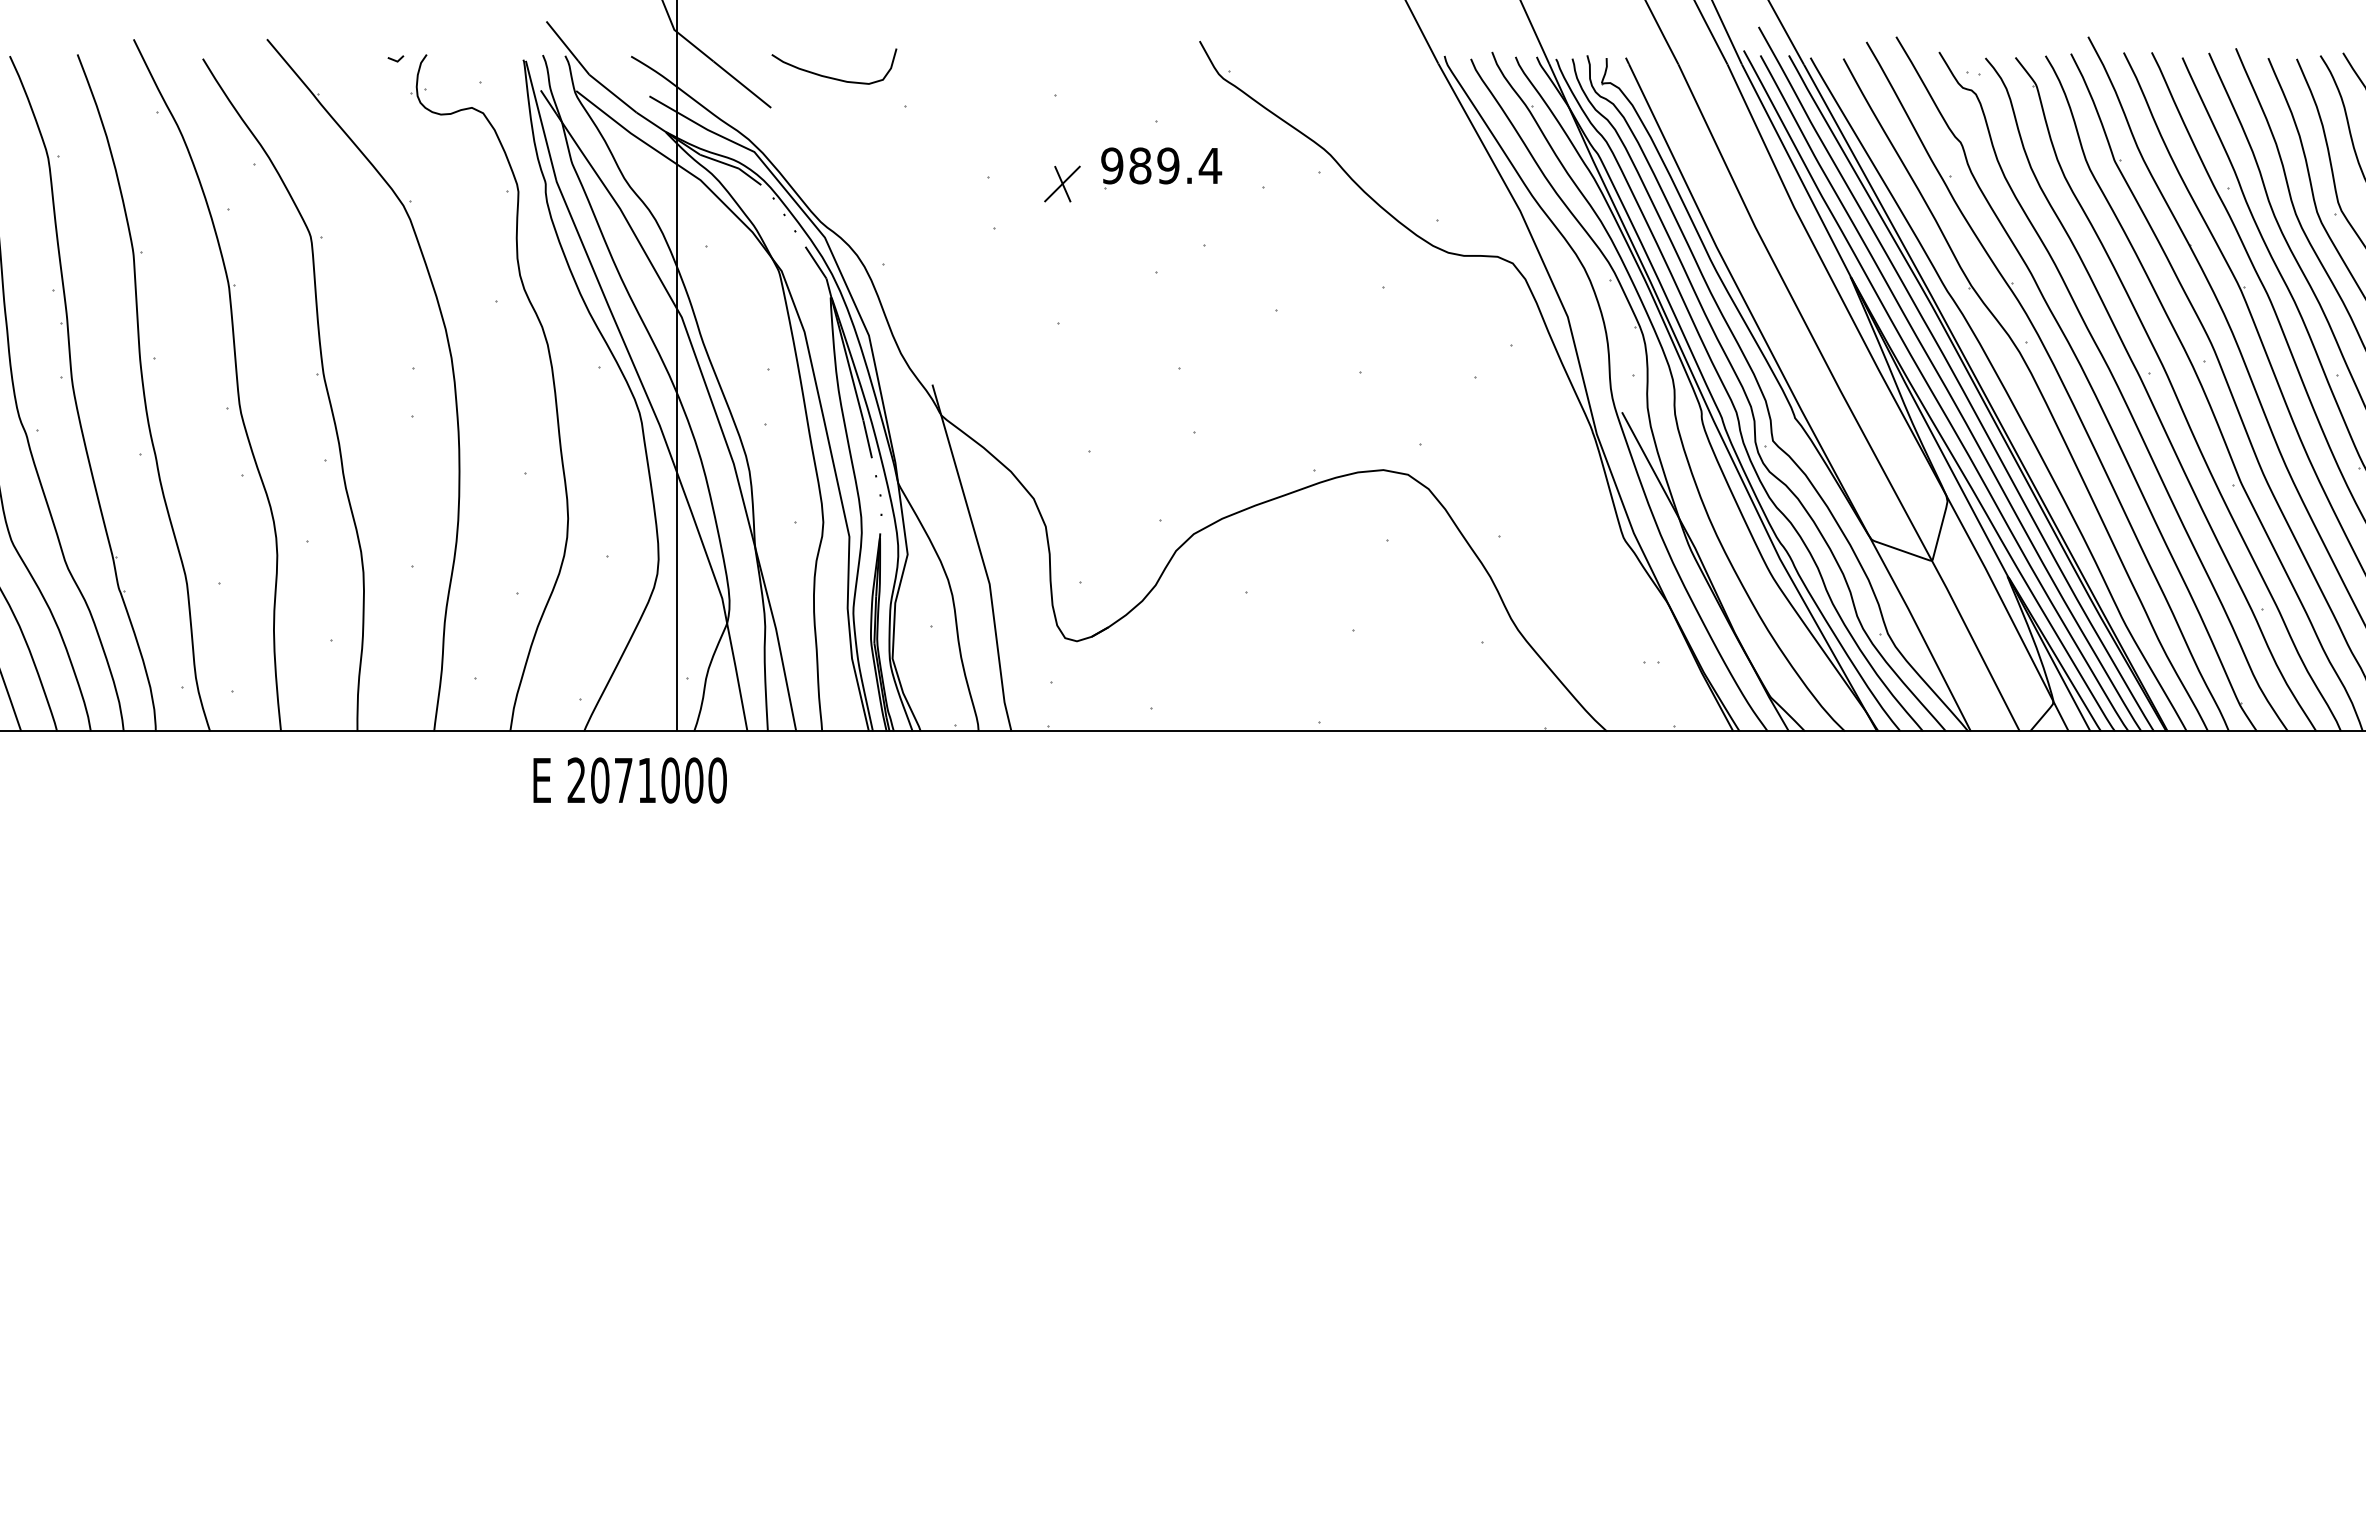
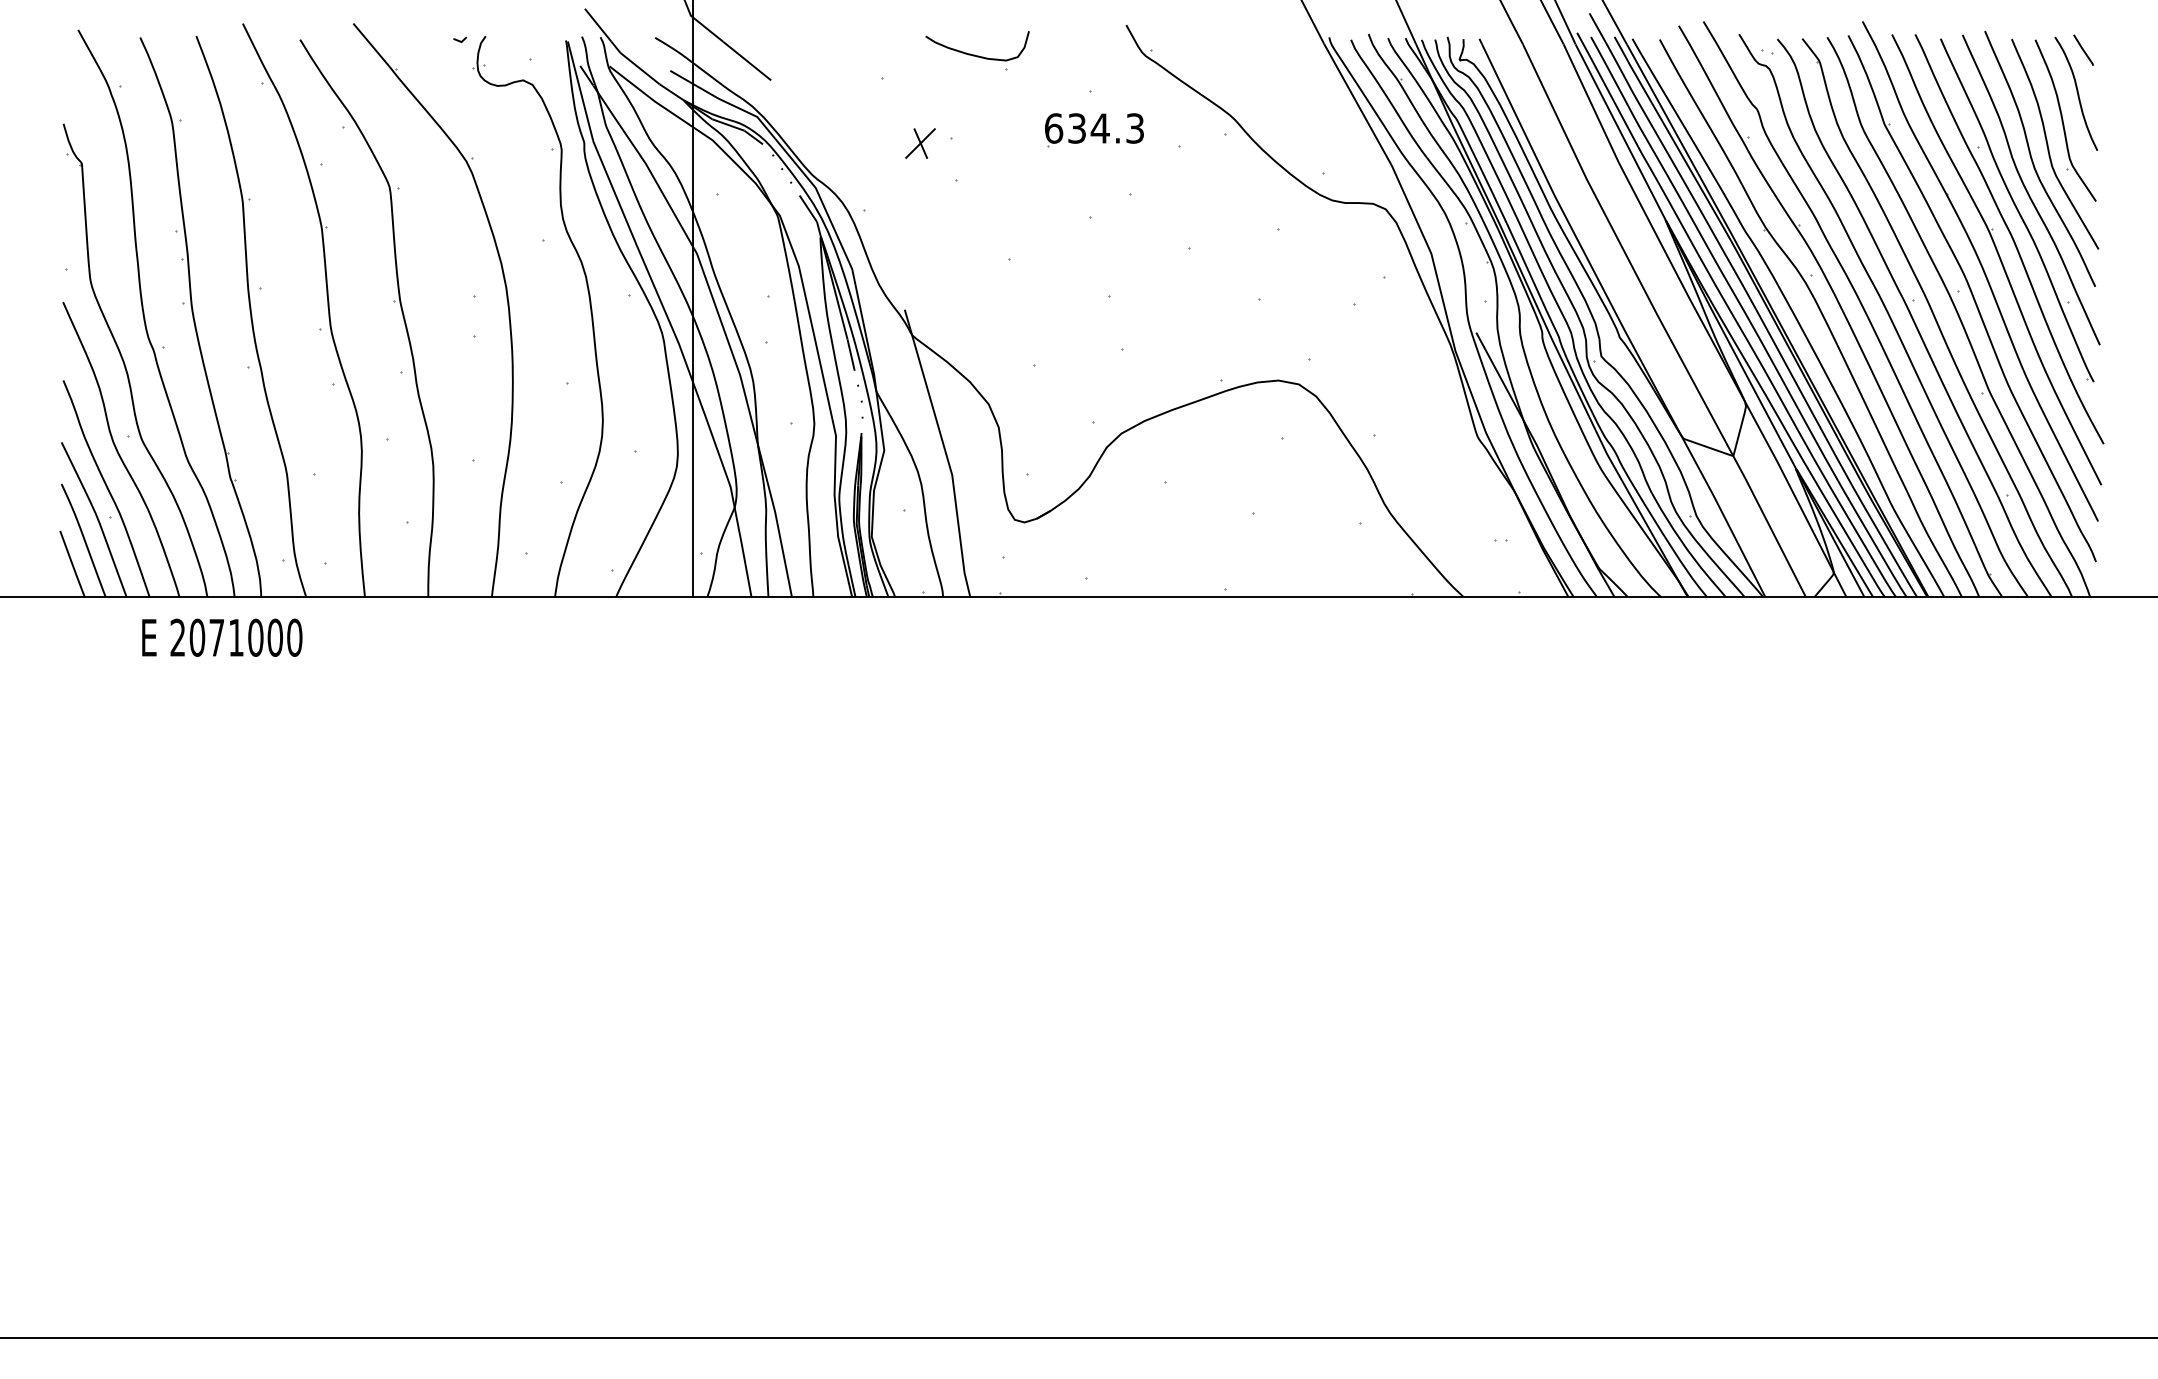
curve: (830, 76) -> (974, 54), moved
text: (1161, 165) -> (1094, 128), 989.4 -> 634.3
part: (1062, 184) -> (920, 143), moved
text: (630, 780) -> (222, 637), moved

